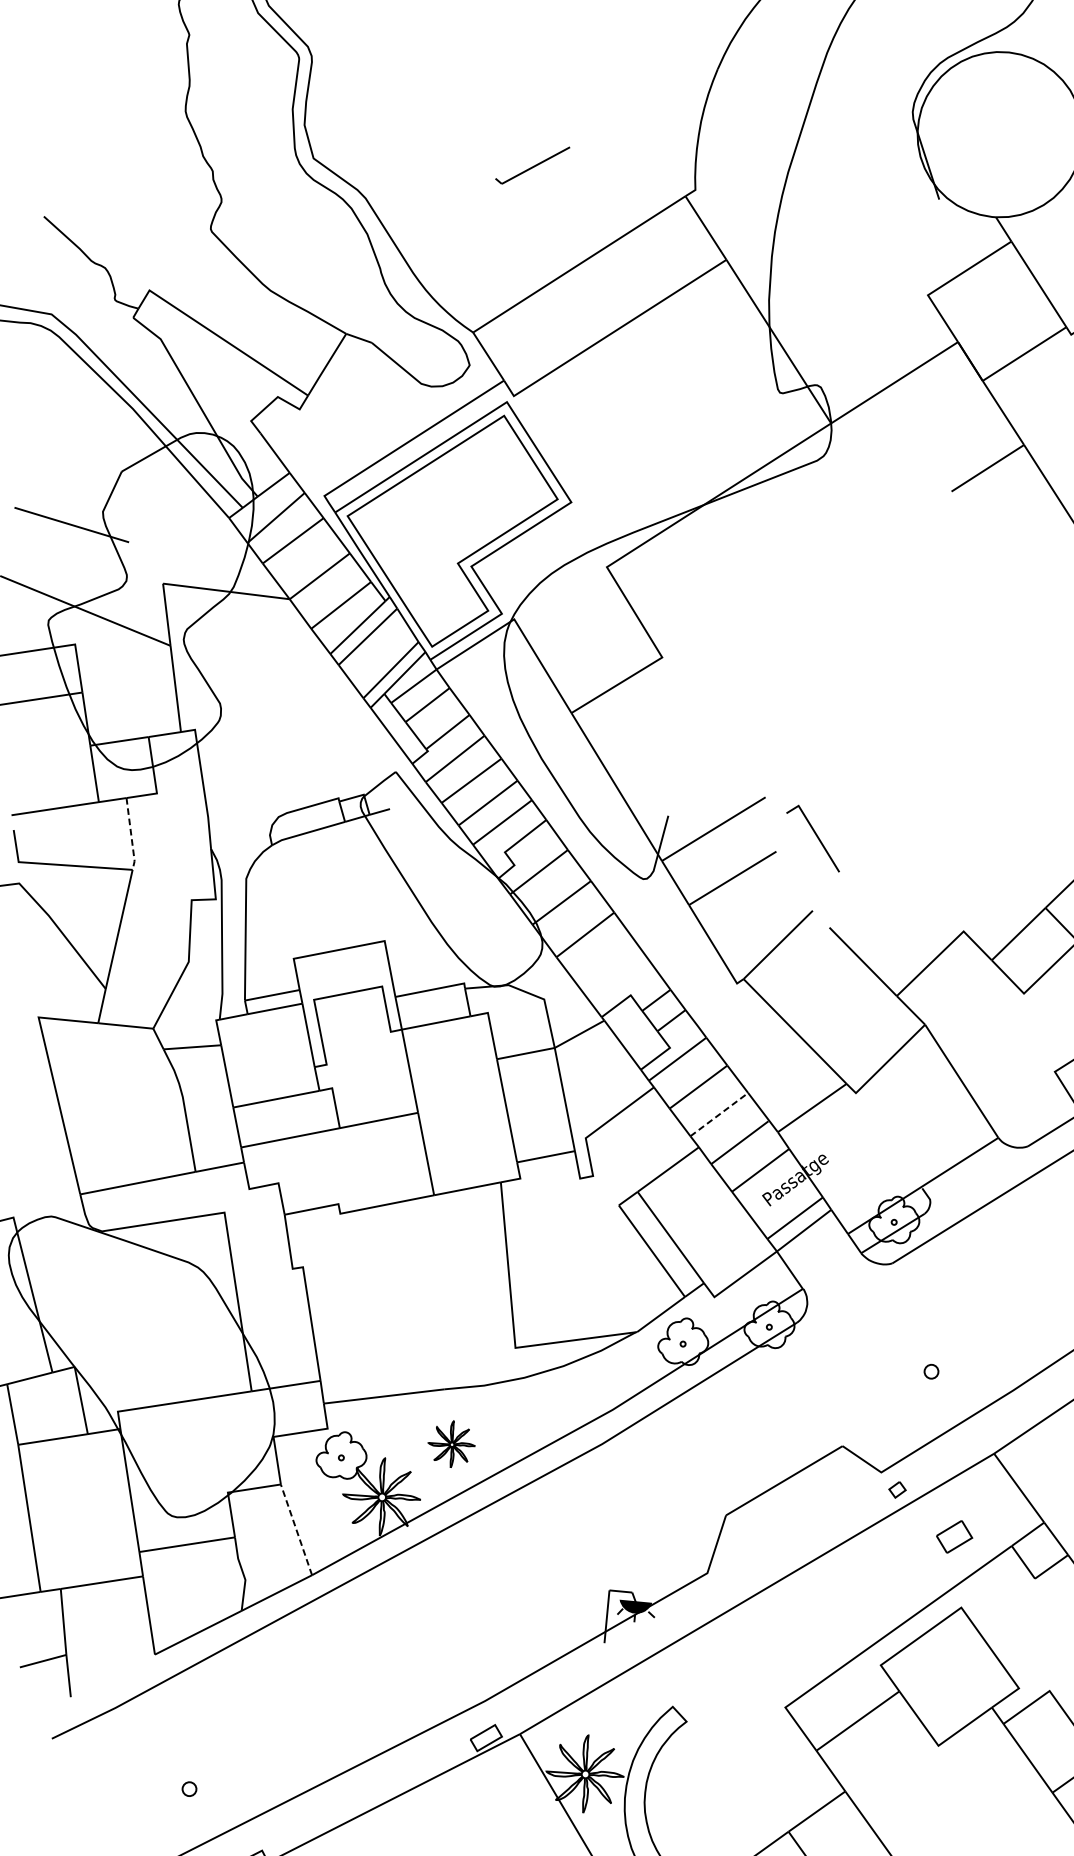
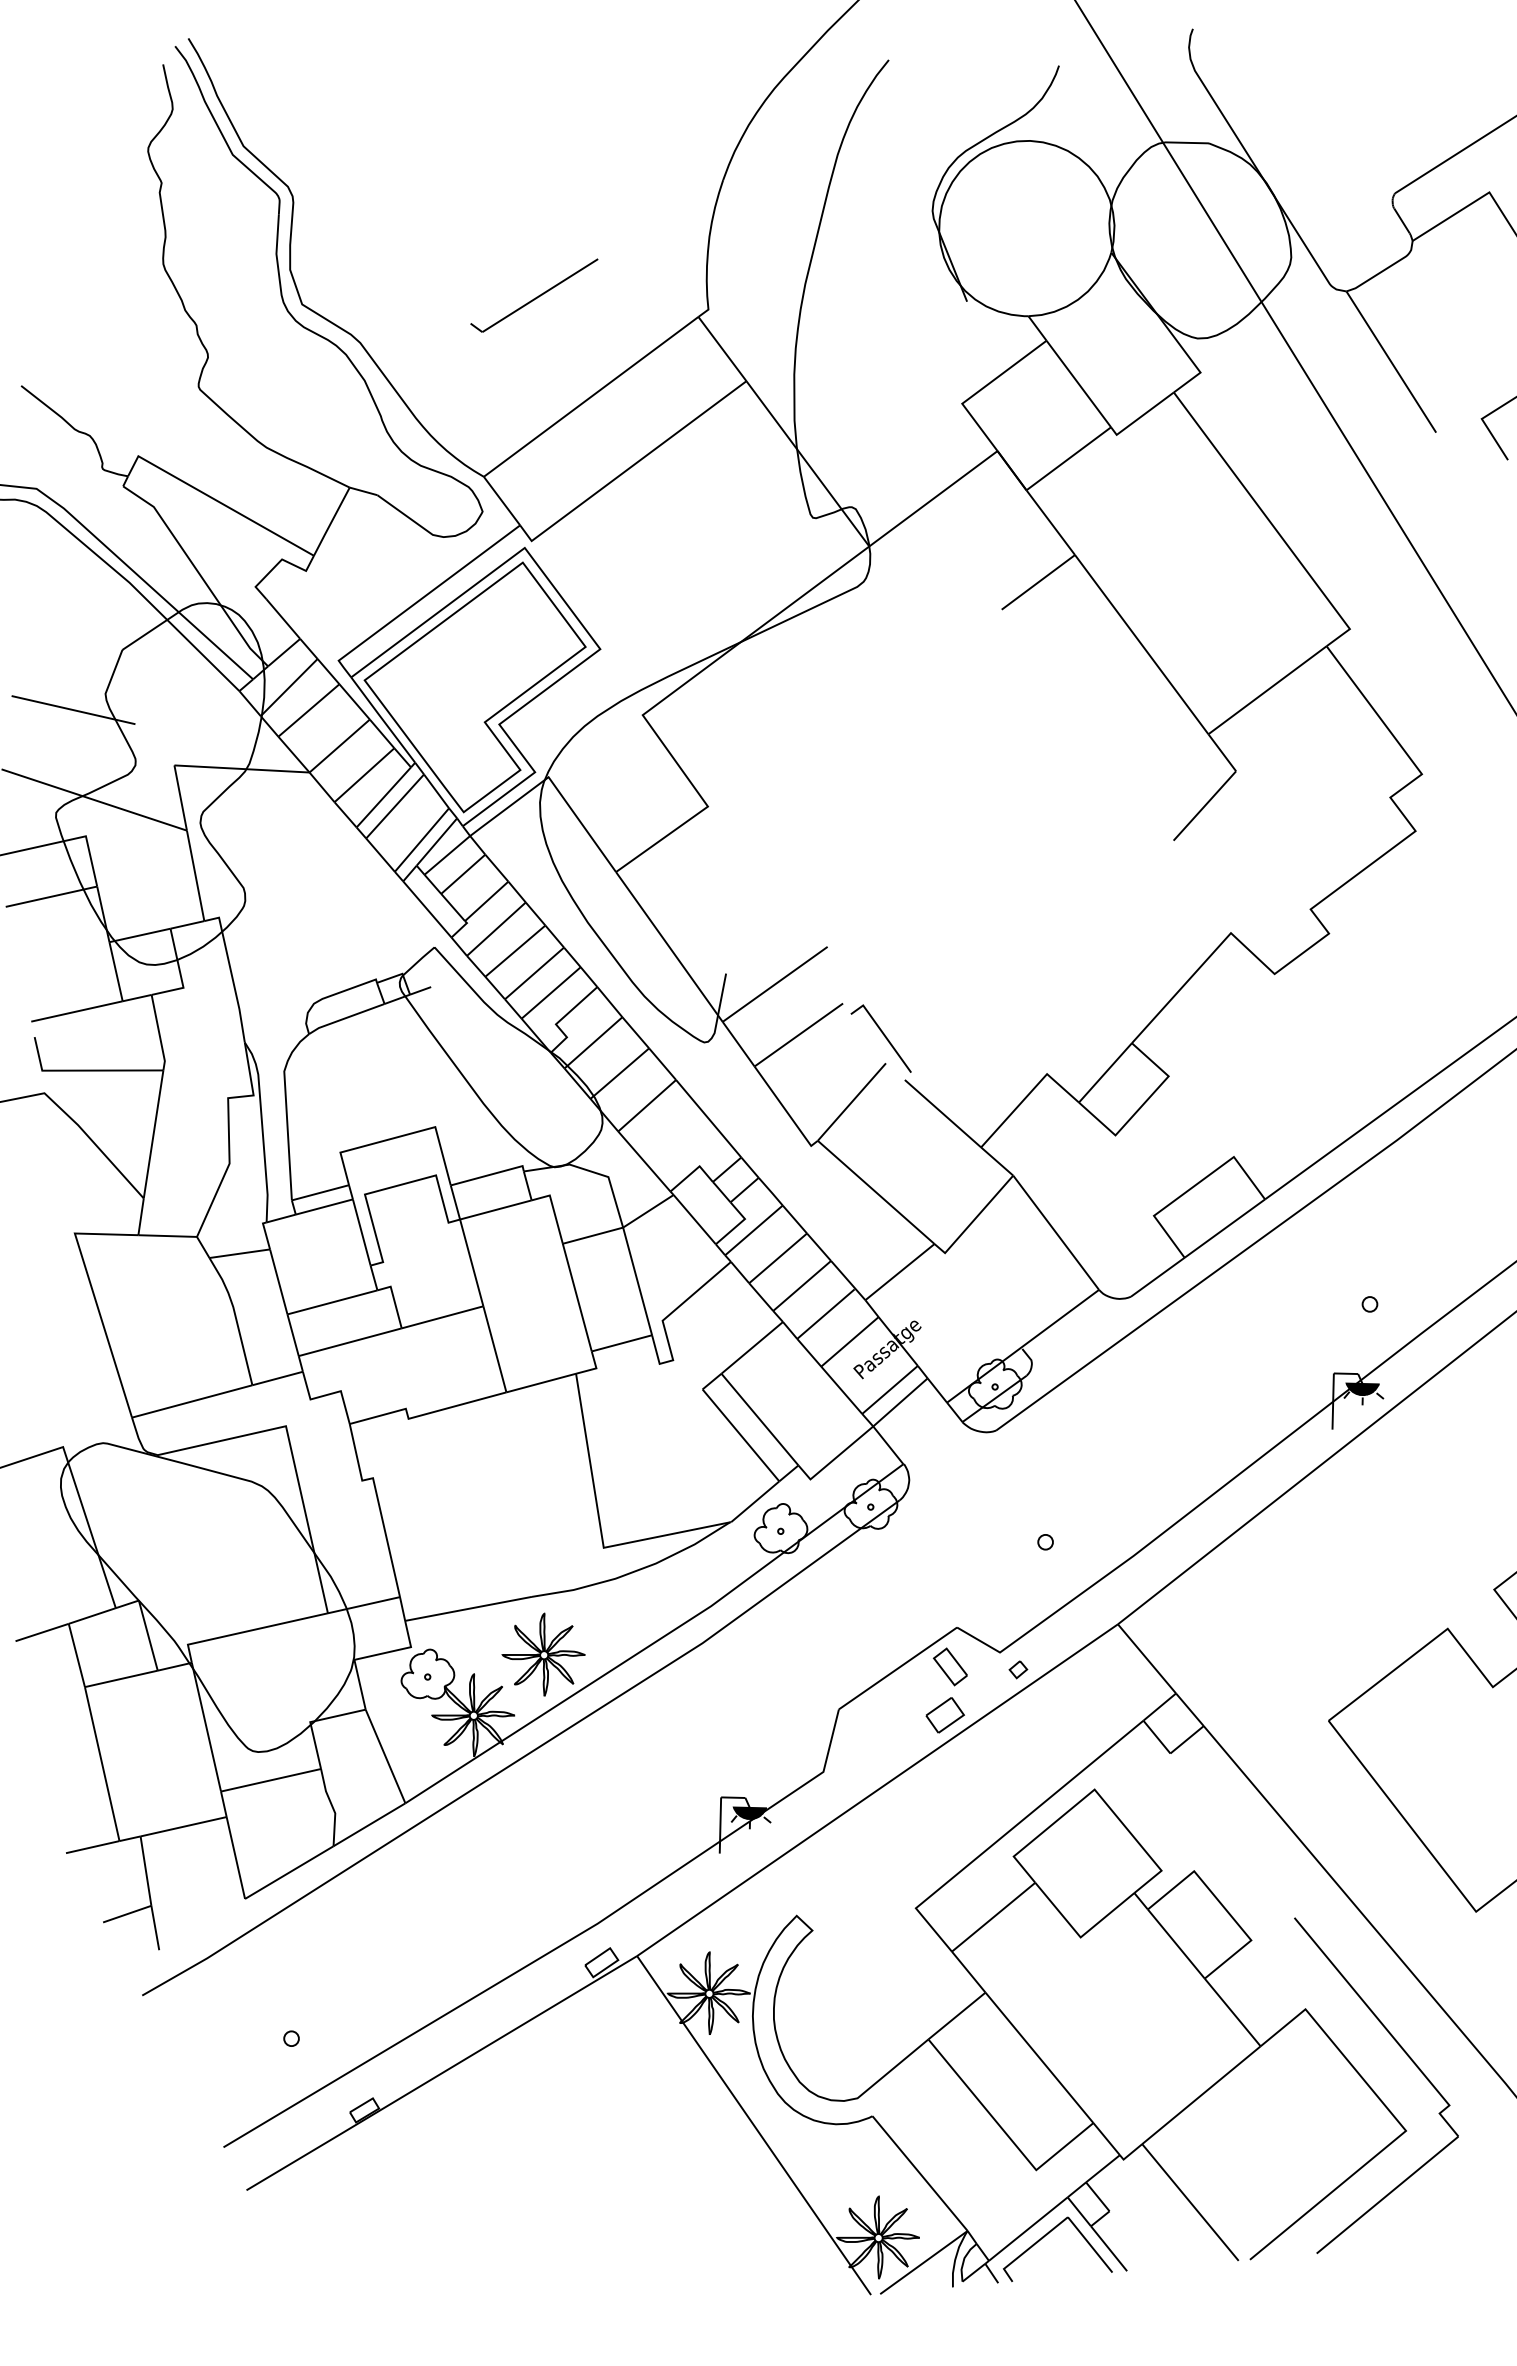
part: (532, 165) -> (534, 295), size x1.67
line: (131, 834) -> (159, 1033), dashed -> solid
line: (816, 837) -> (884, 1037), moved
line: (719, 1114) -> (802, 1285), dashed -> solid
part: (451, 1444) -> (543, 1654), size x1.67
part: (832, 1482) -> (949, 1666), added
line: (296, 1529) -> (385, 1756), dashed -> solid
part: (953, 1537) -> (944, 1715), moved

